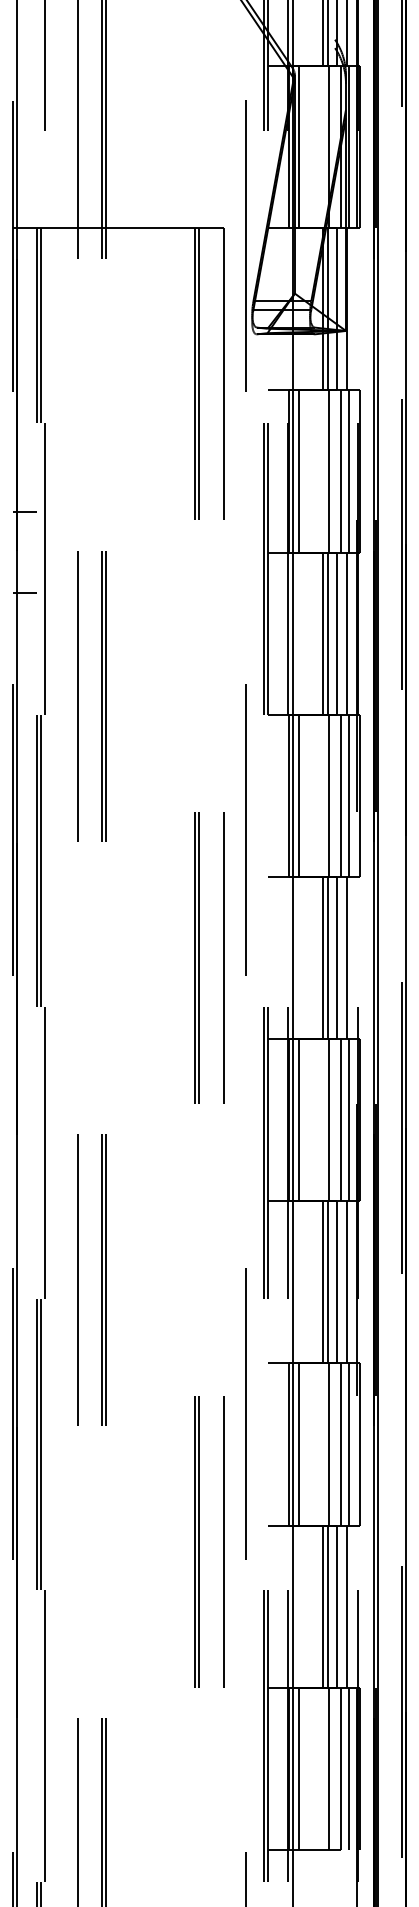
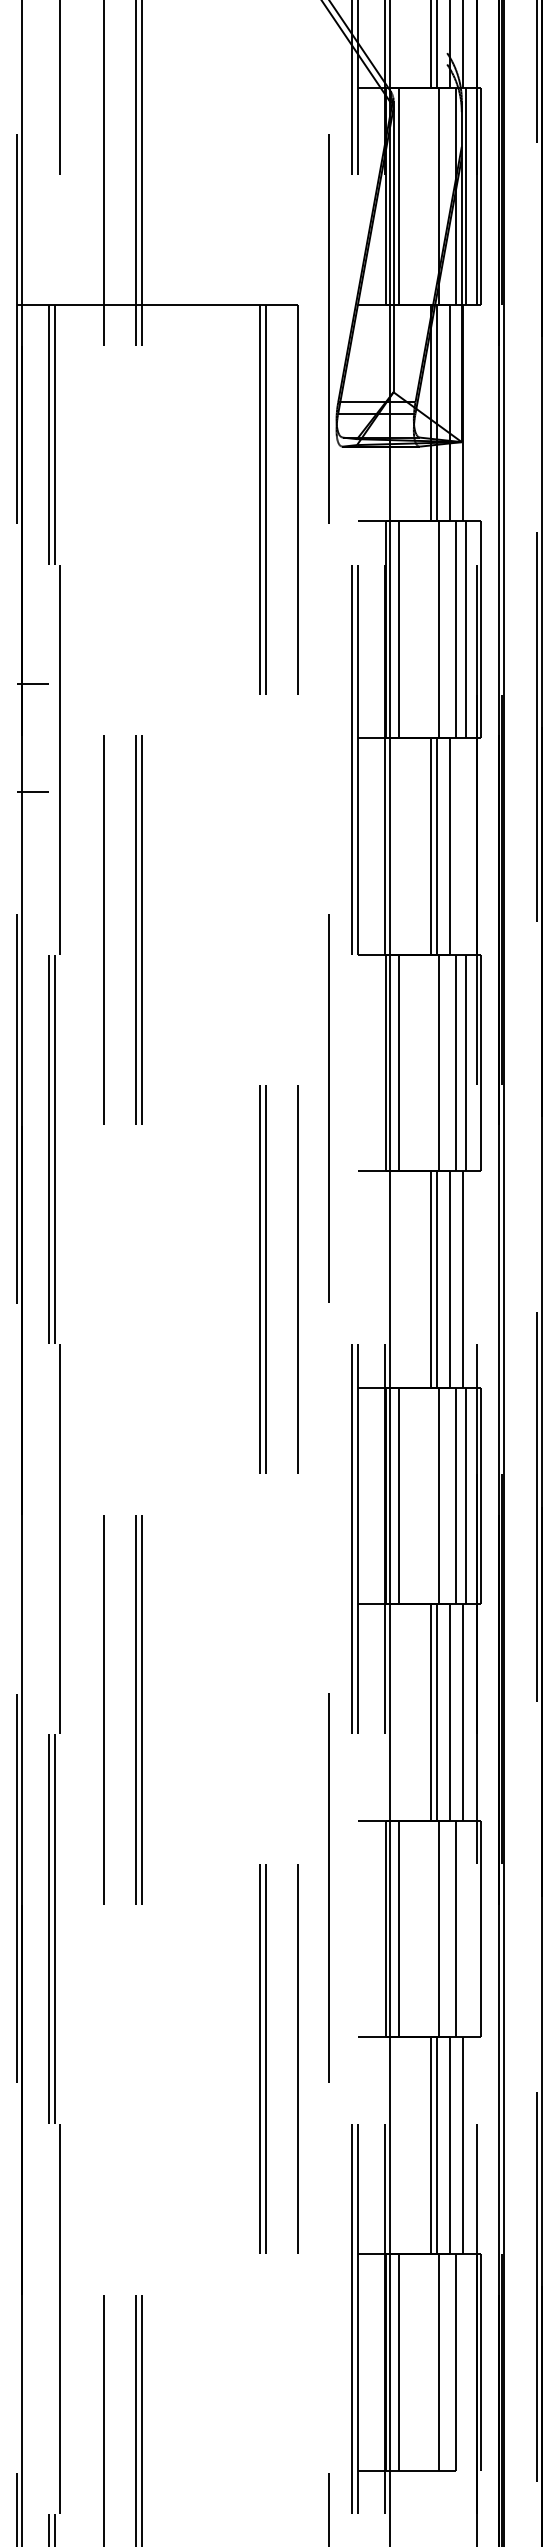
line: (346, 633) -> (462, 846), removed
line: (348, 1443) -> (465, 1928), removed
line: (348, 1768) -> (465, 2362), removed

